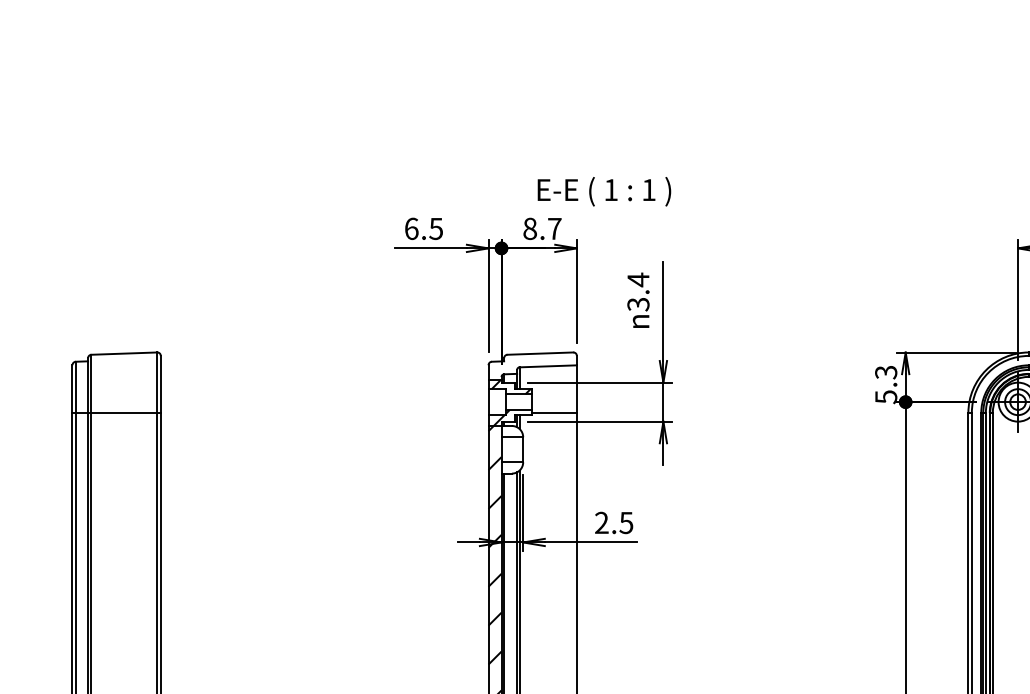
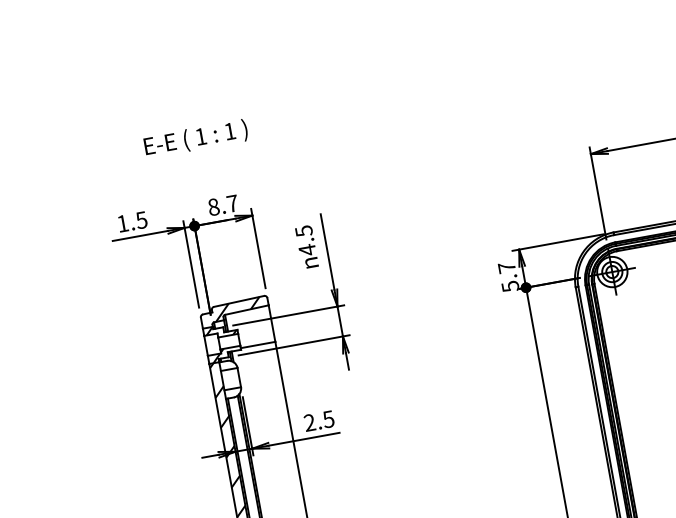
text: (604, 191) -> (196, 138), moved
text: (411, 228) -> (122, 223), 6.5 -> 1.5
text: (638, 291) -> (305, 240), n3.4 -> n4.5
hatch: (534, 365) -> (236, 311), added
text: (886, 372) -> (507, 267), 5.3 -> 5.7

